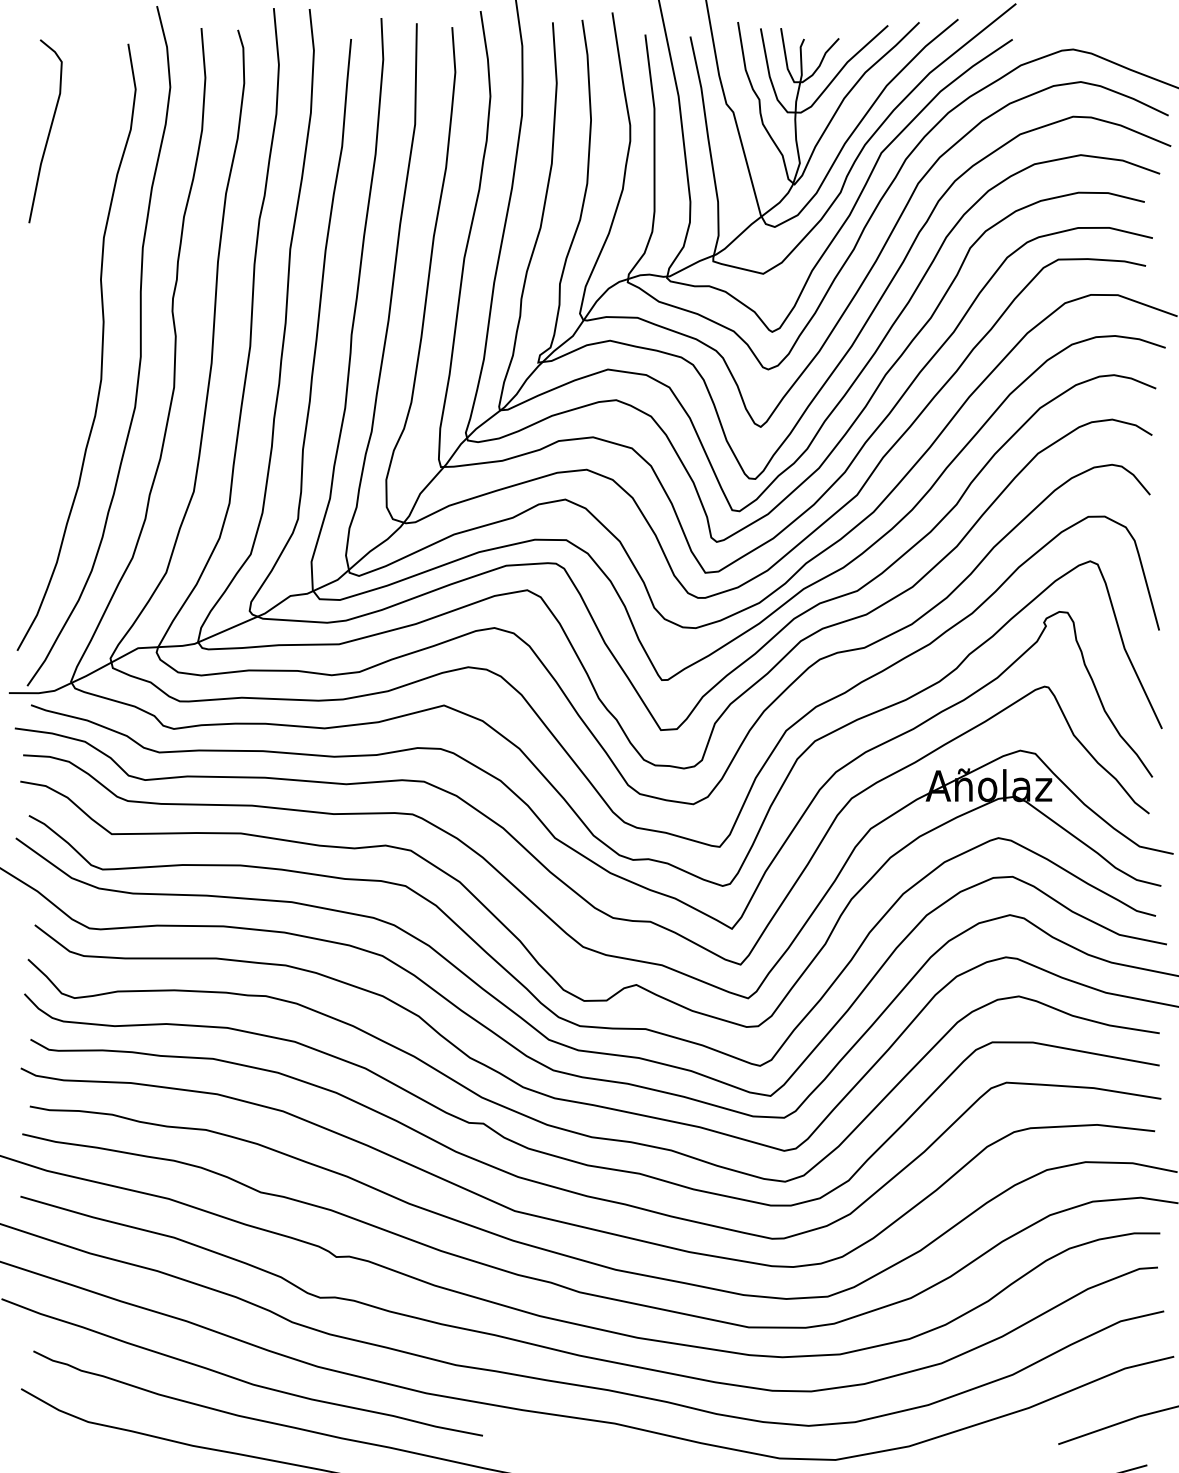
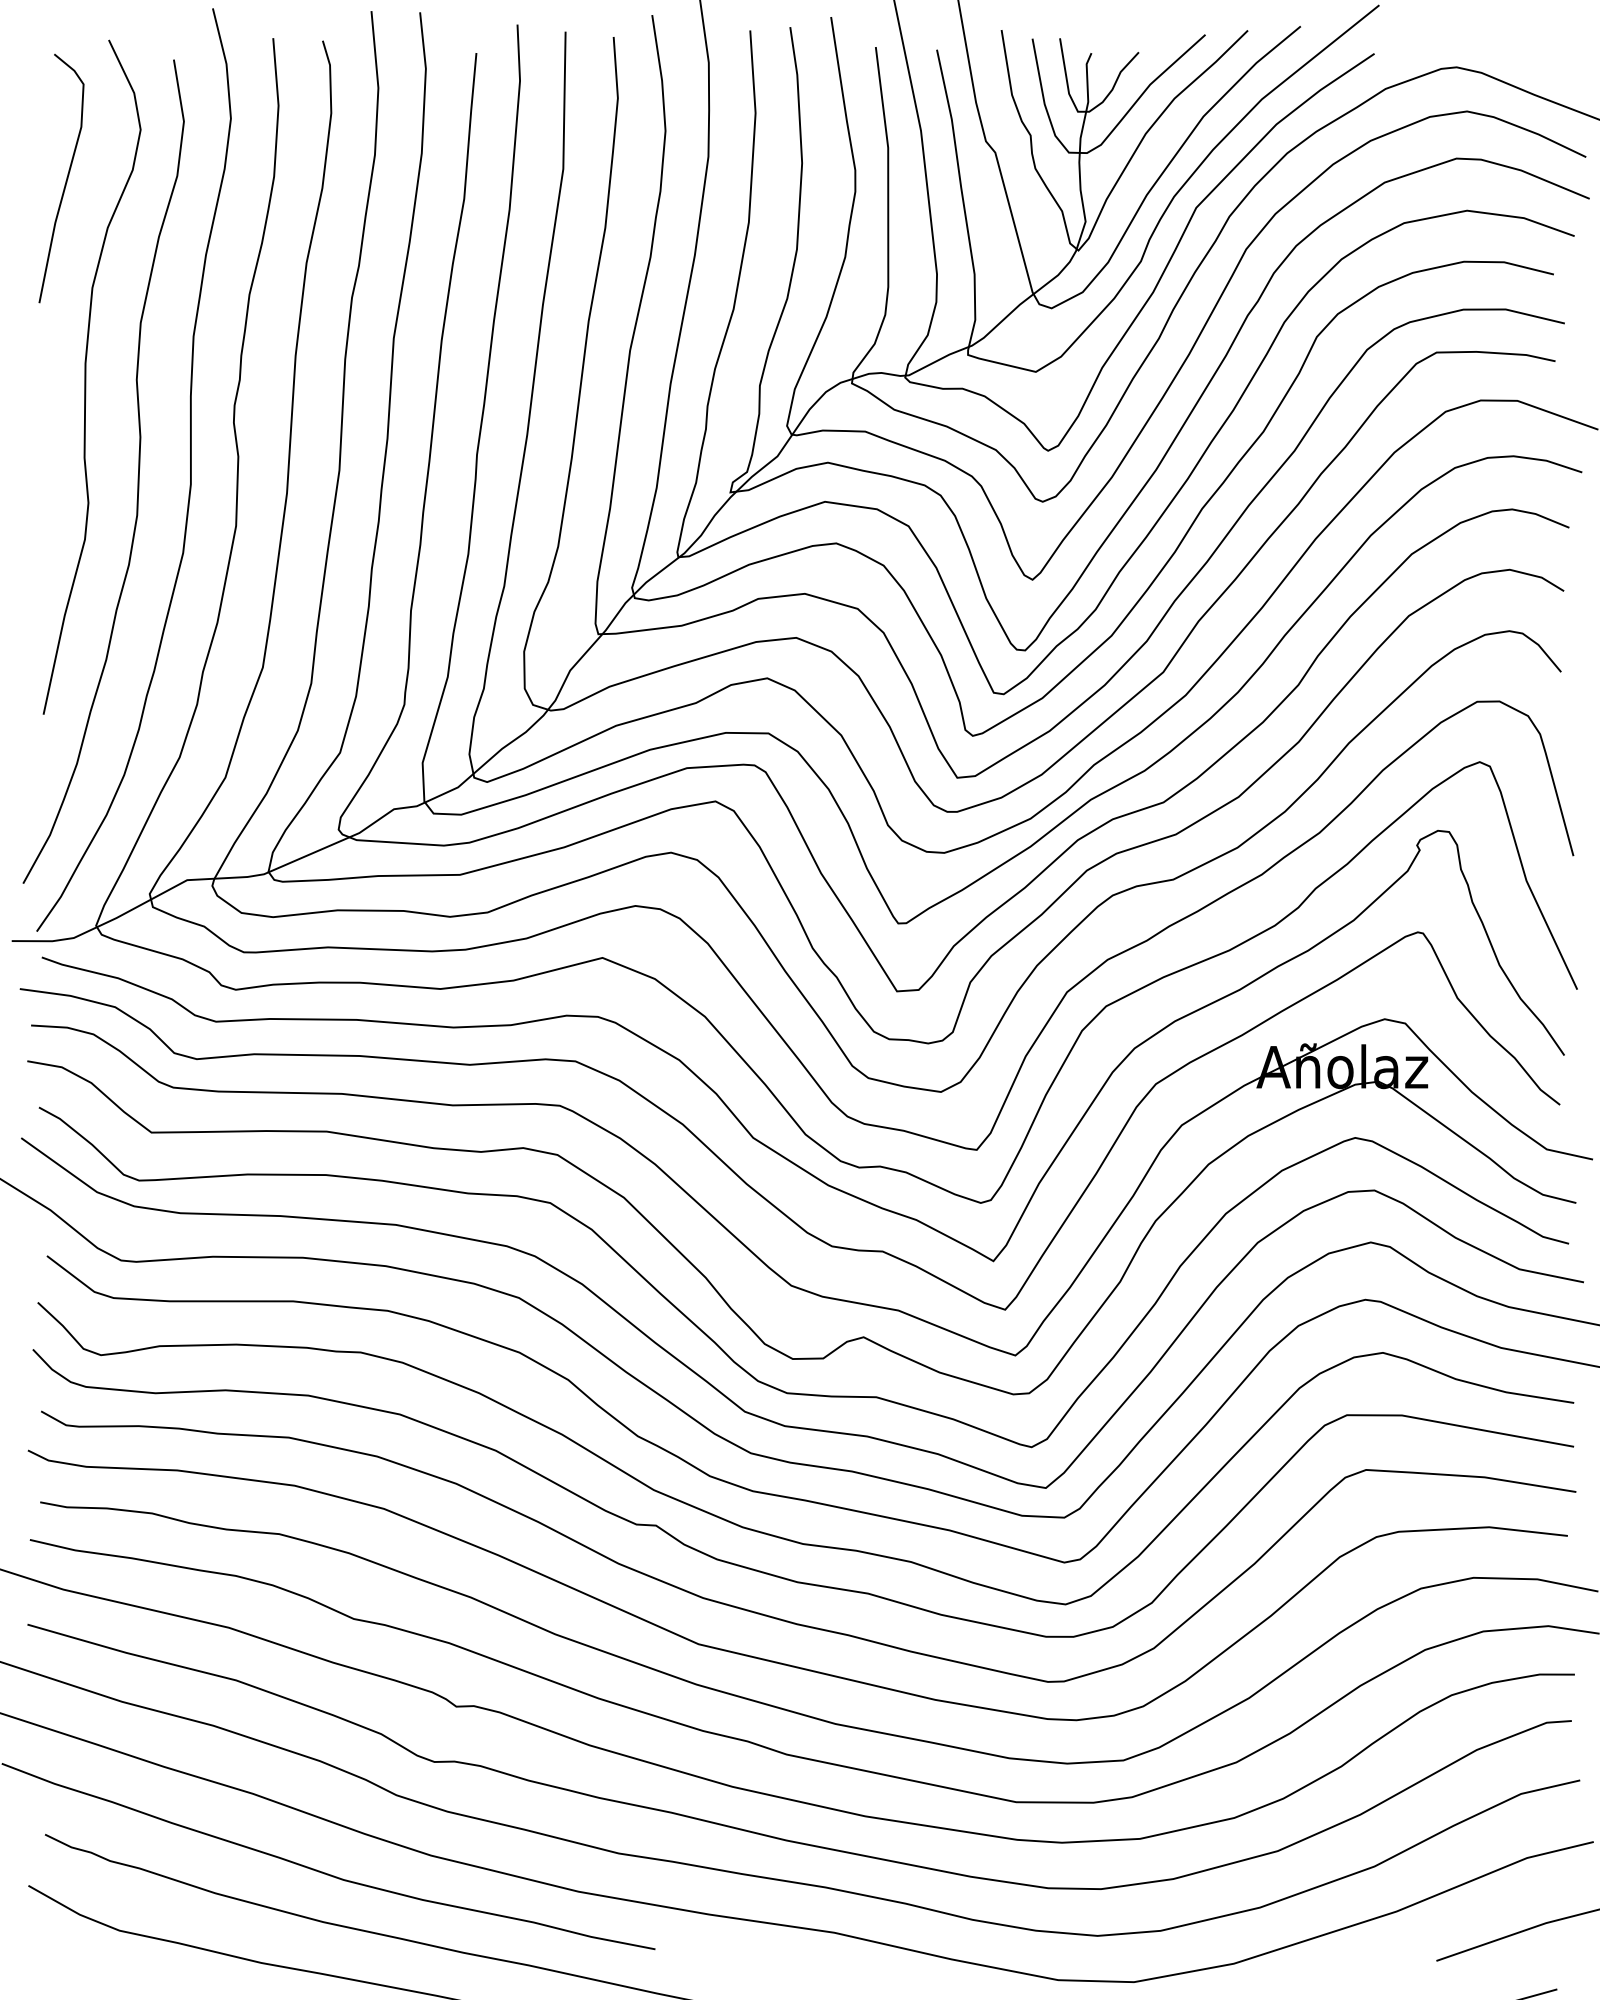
curve: (63, 277) -> (86, 376), added

